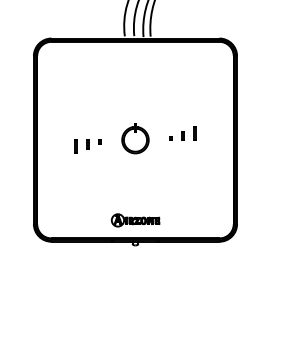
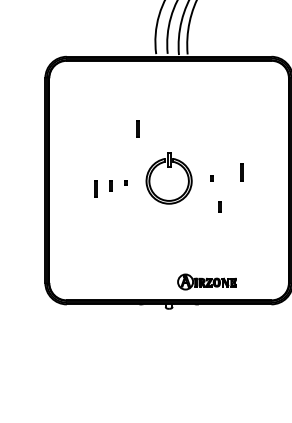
part: (109, 97) -> (137, 128), added
part: (182, 135) -> (219, 206), moved
part: (135, 138) -> (169, 178), size x1.4
part: (135, 220) -> (206, 282), moved

